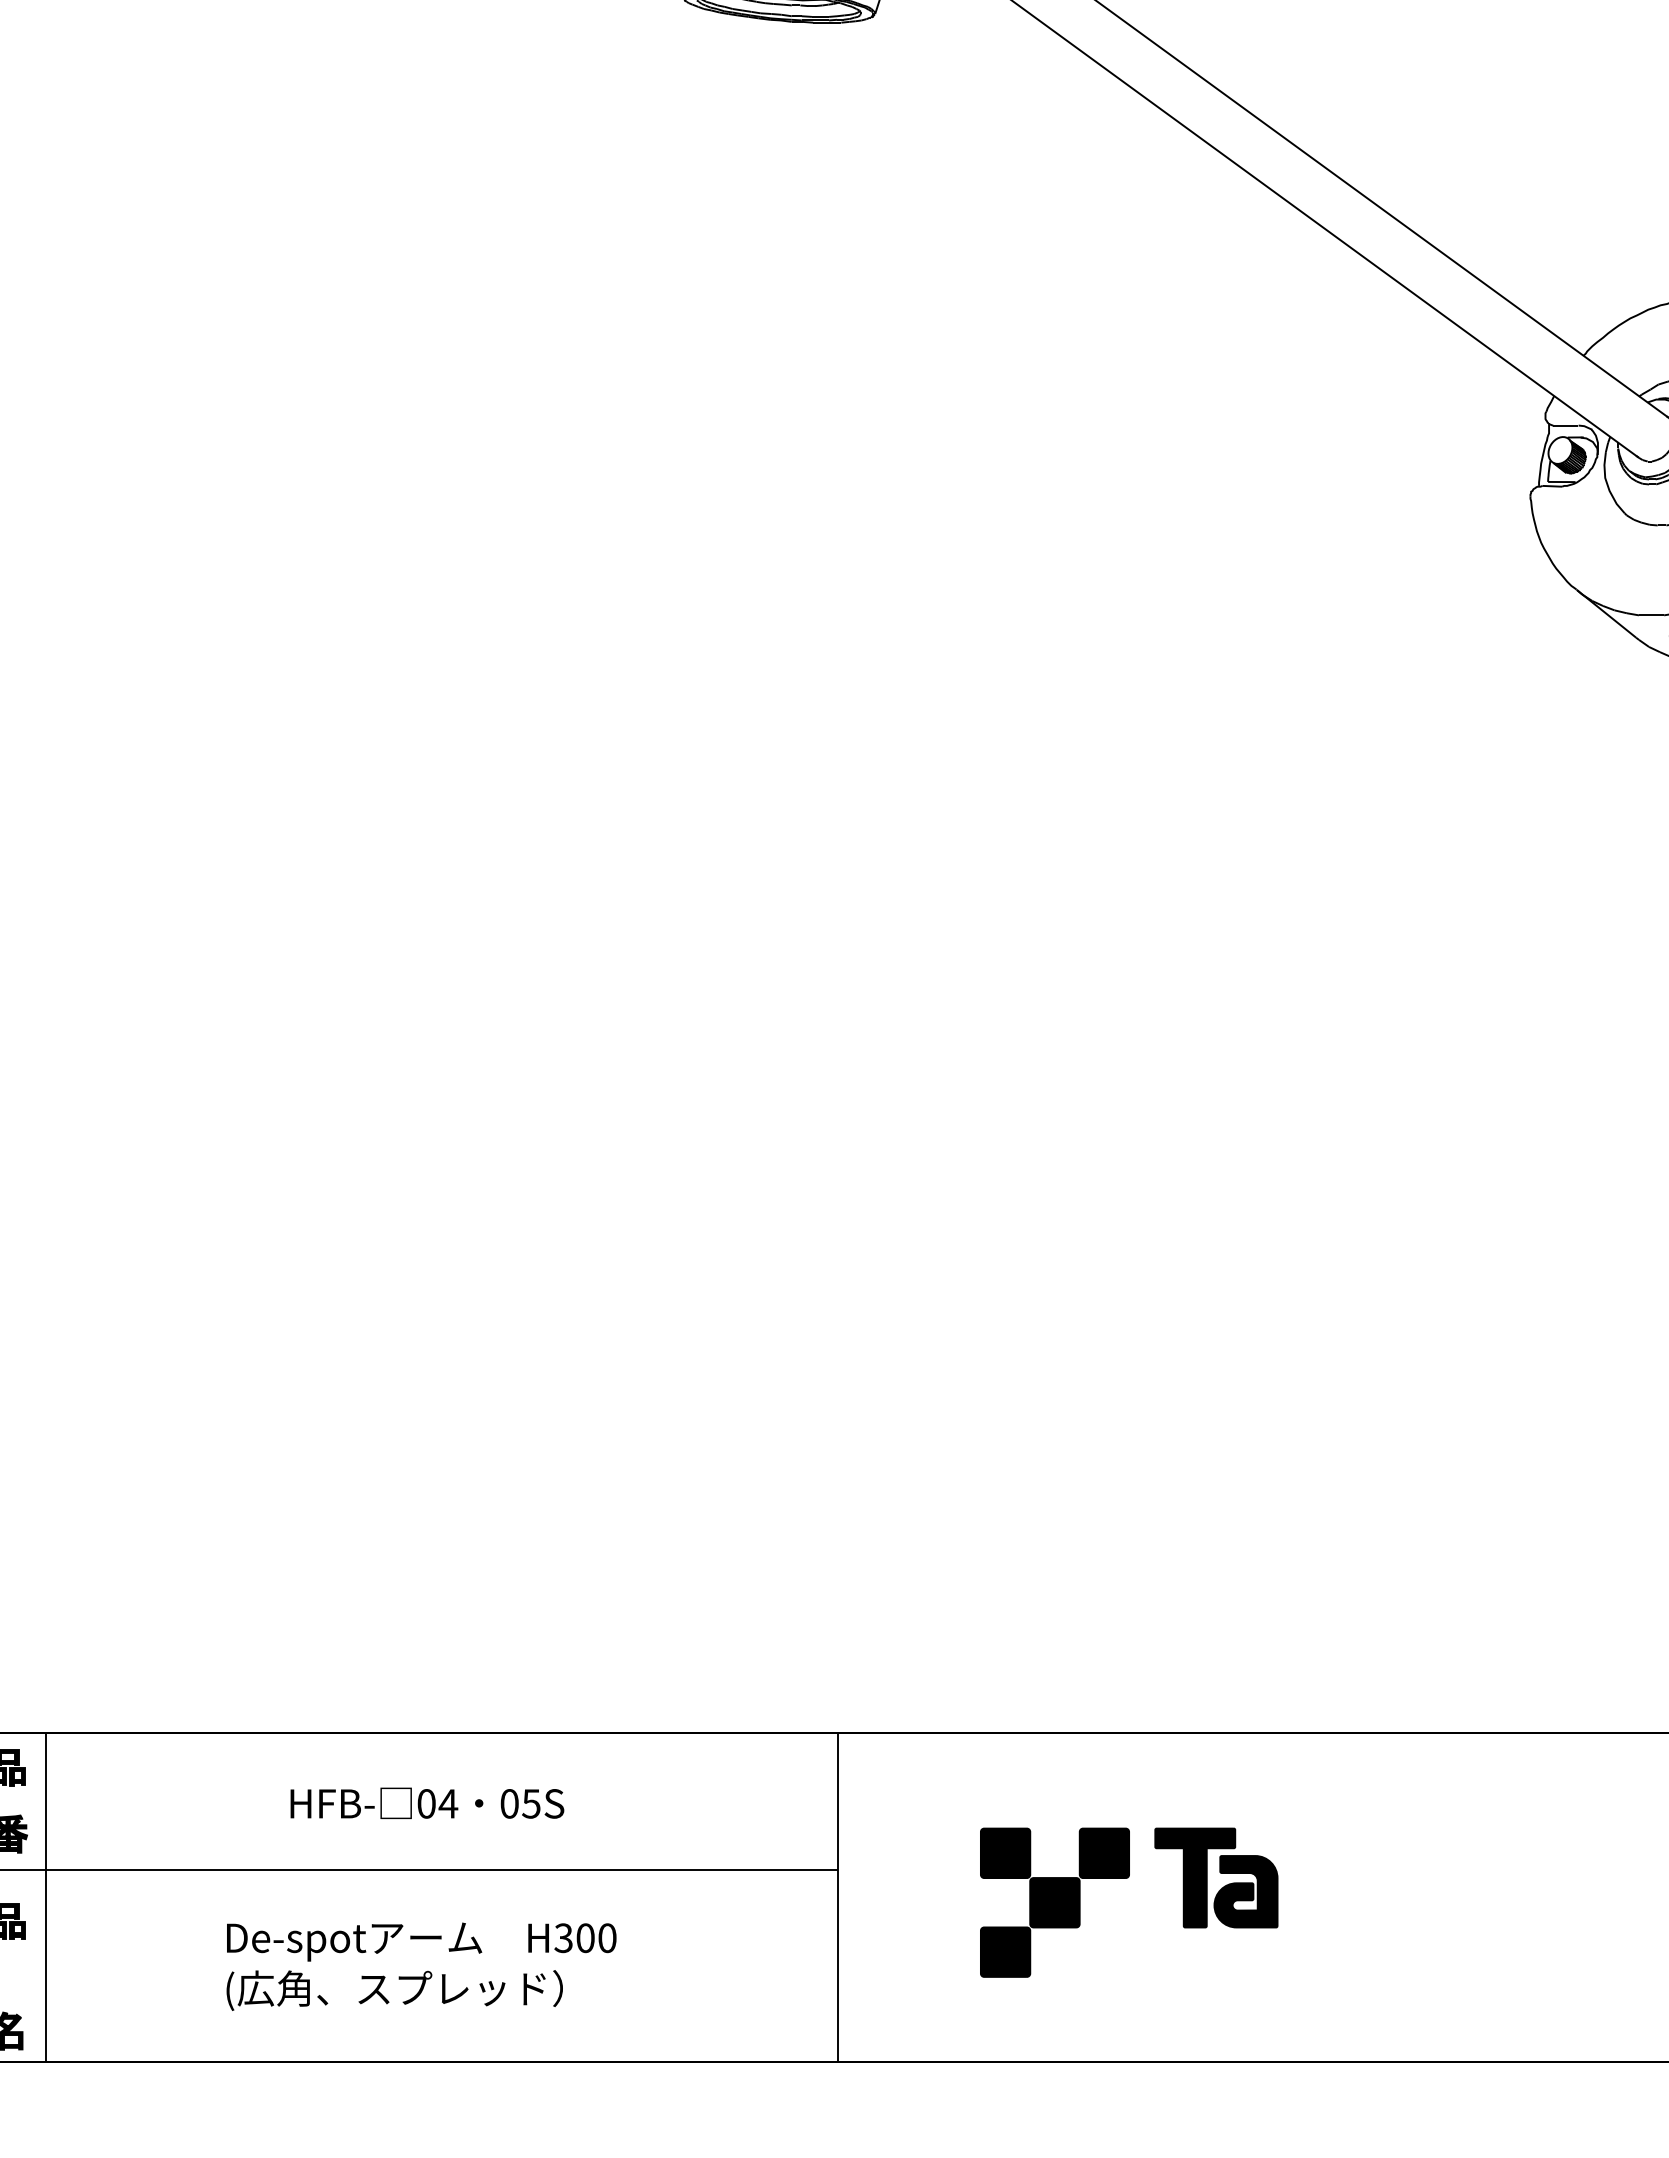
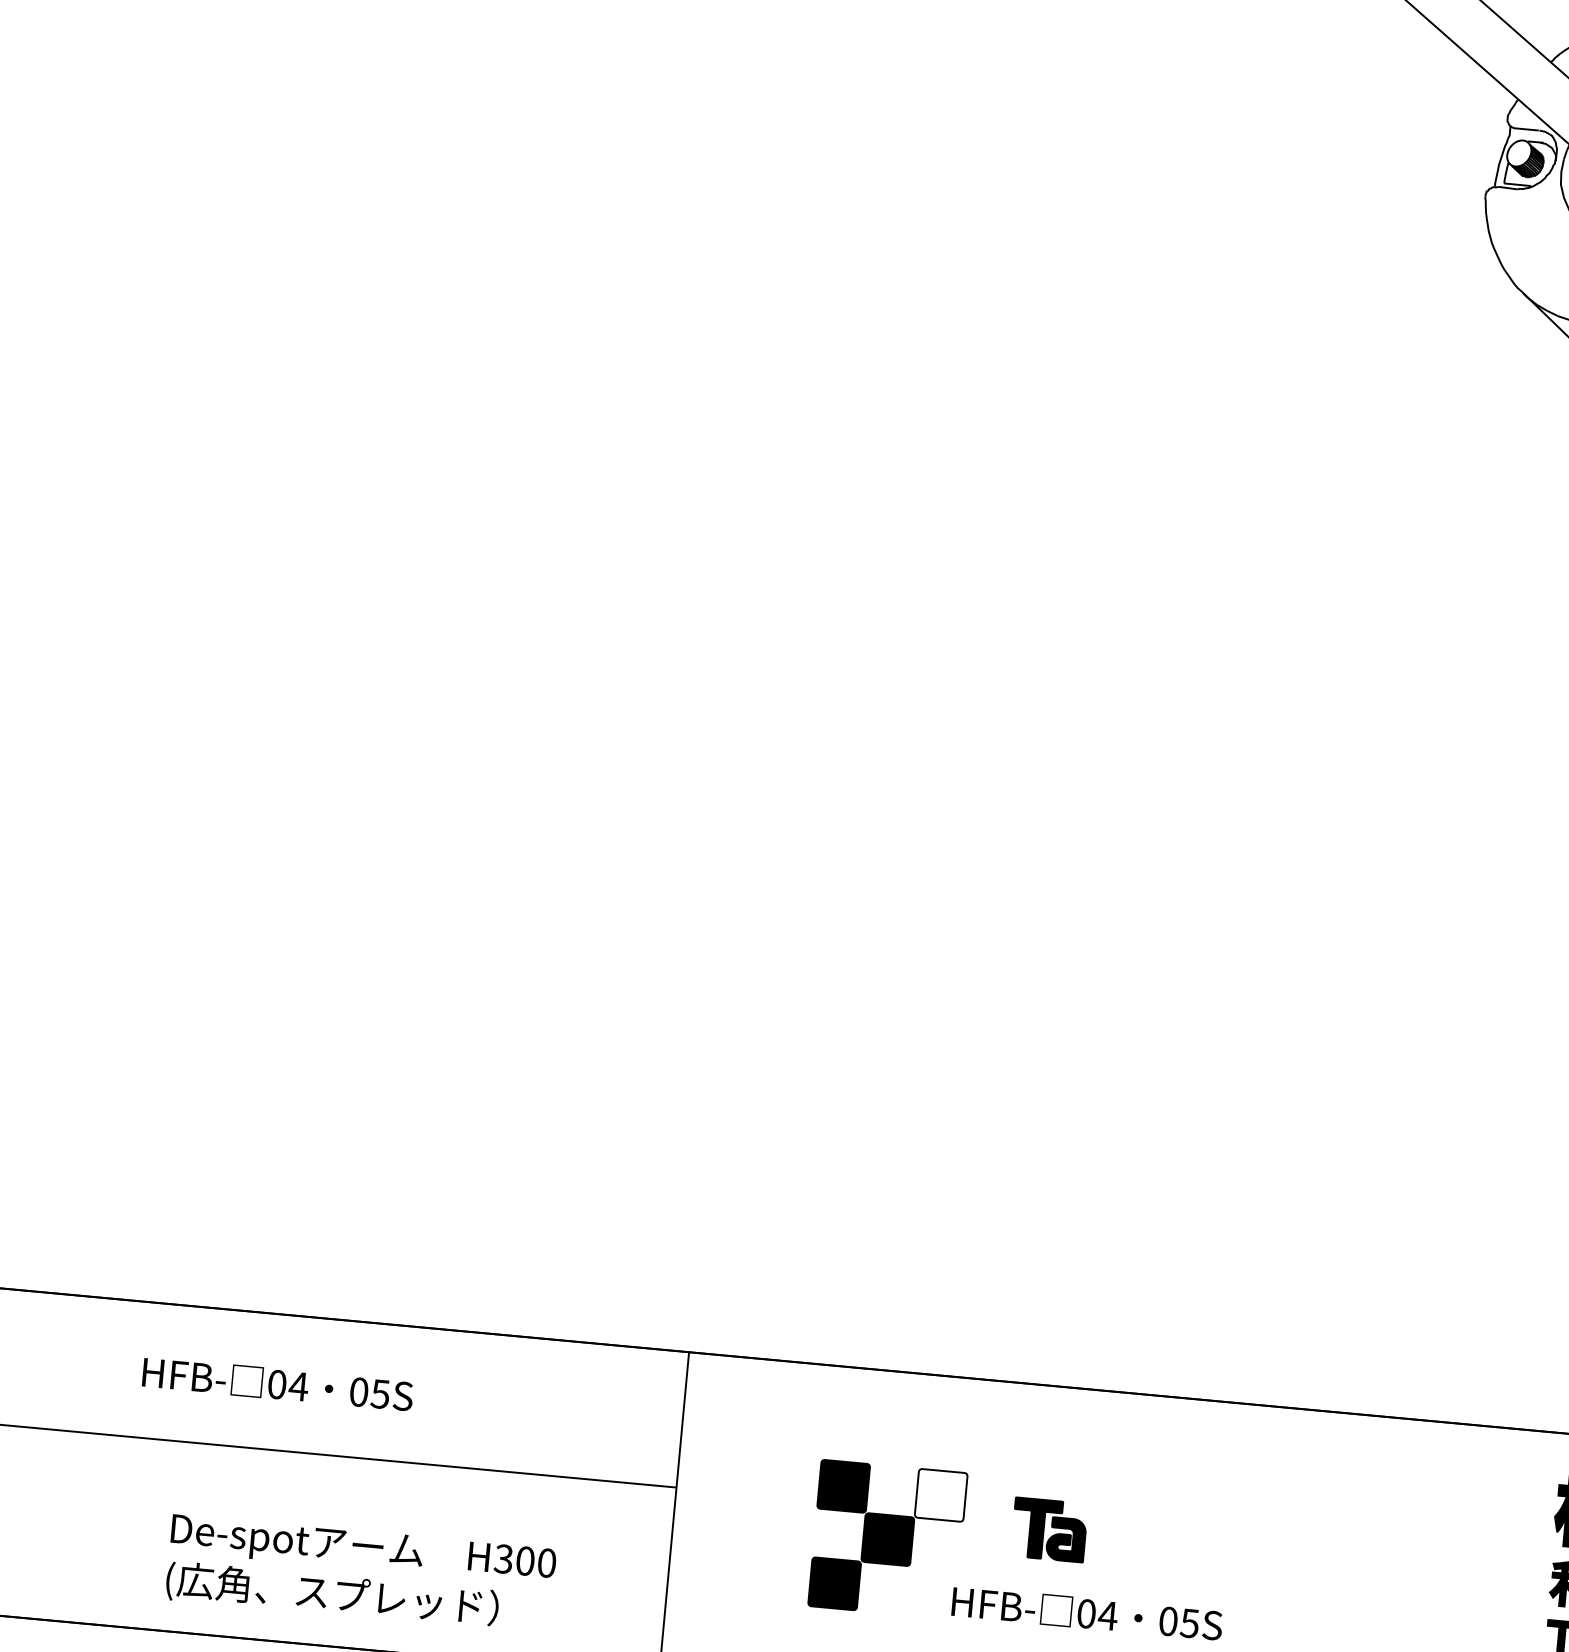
fill: (1104, 1853) -> (941, 1495), removed
part: (1216, 1877) -> (1049, 1529), size x0.6
part: (1262, 1957) -> (1087, 1612), added
part: (425, 1971) -> (364, 1579), moved

